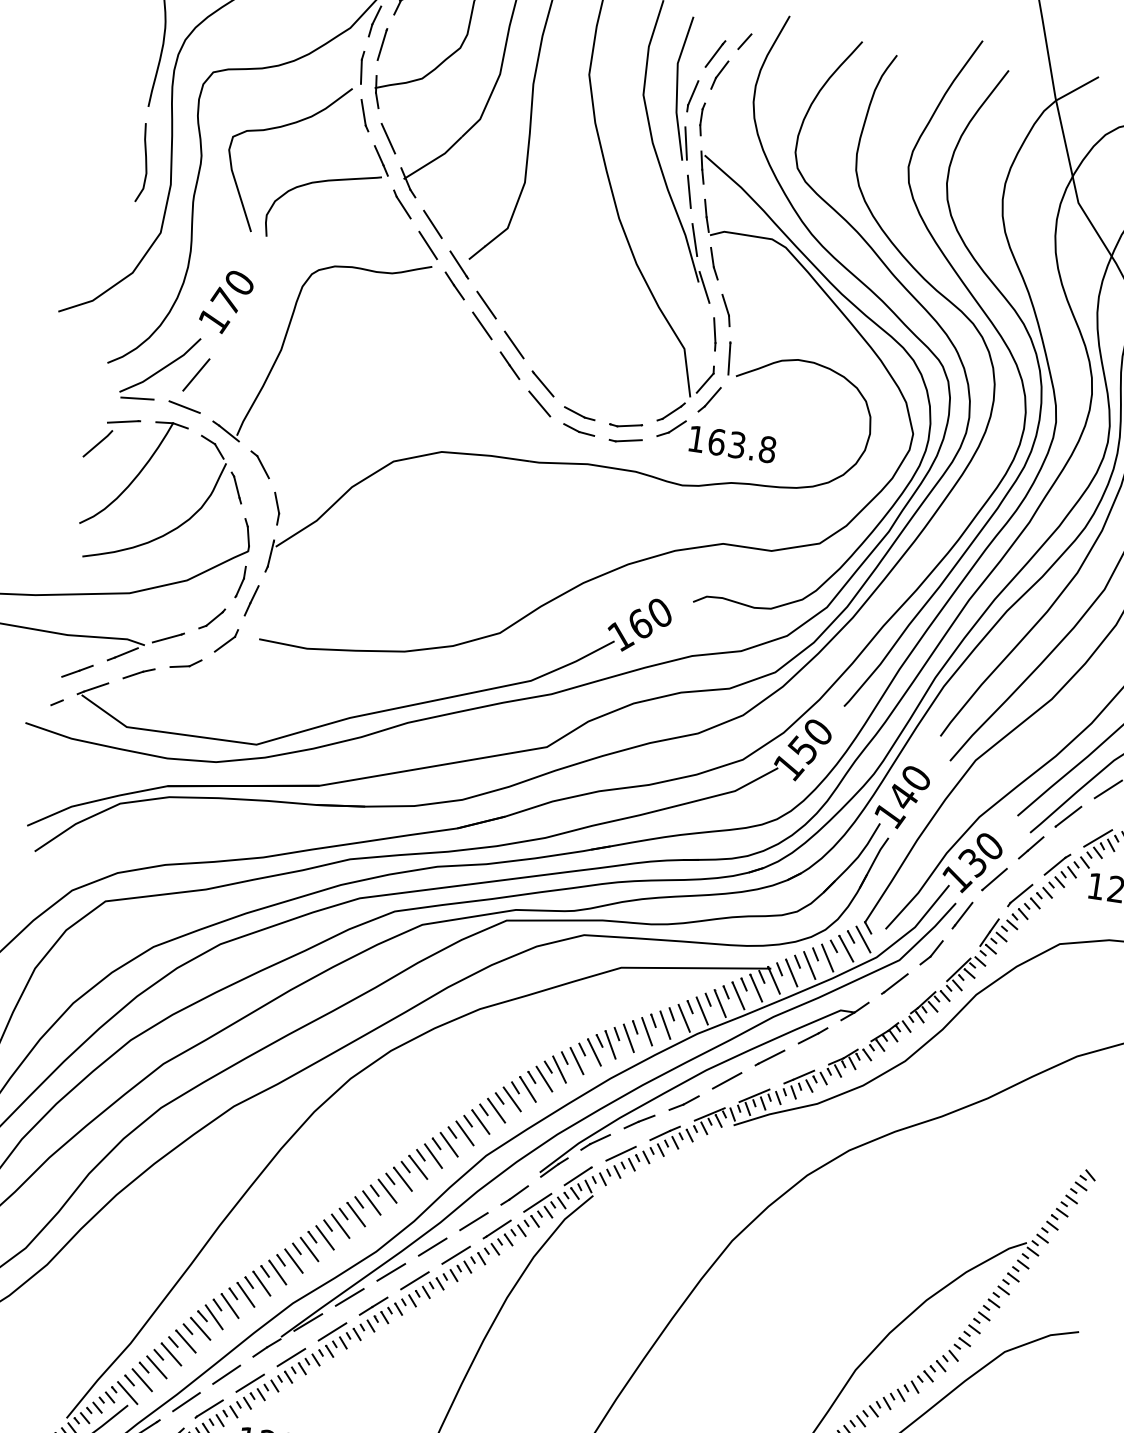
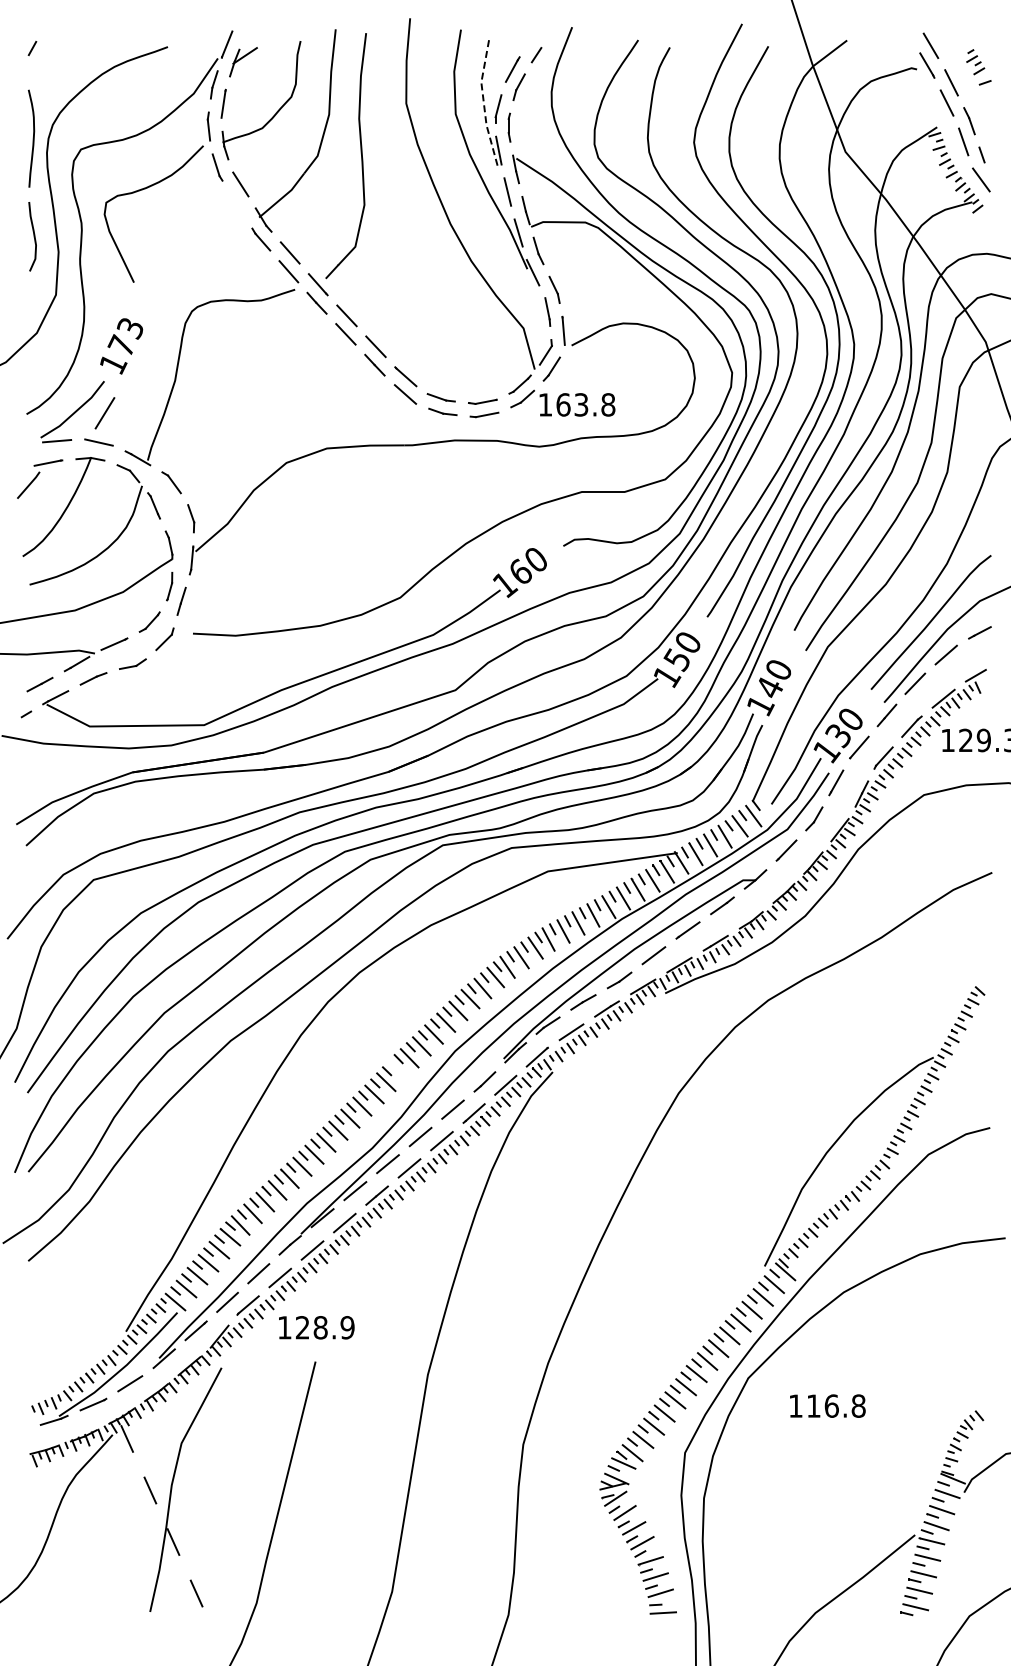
line: (676, 87) -> (483, 103), solid -> dashed
part: (328, 181) -> (194, 229), removed
text: (238, 283) -> (129, 328), 170 -> 173
line: (417, 1166) -> (397, 1069), removed

